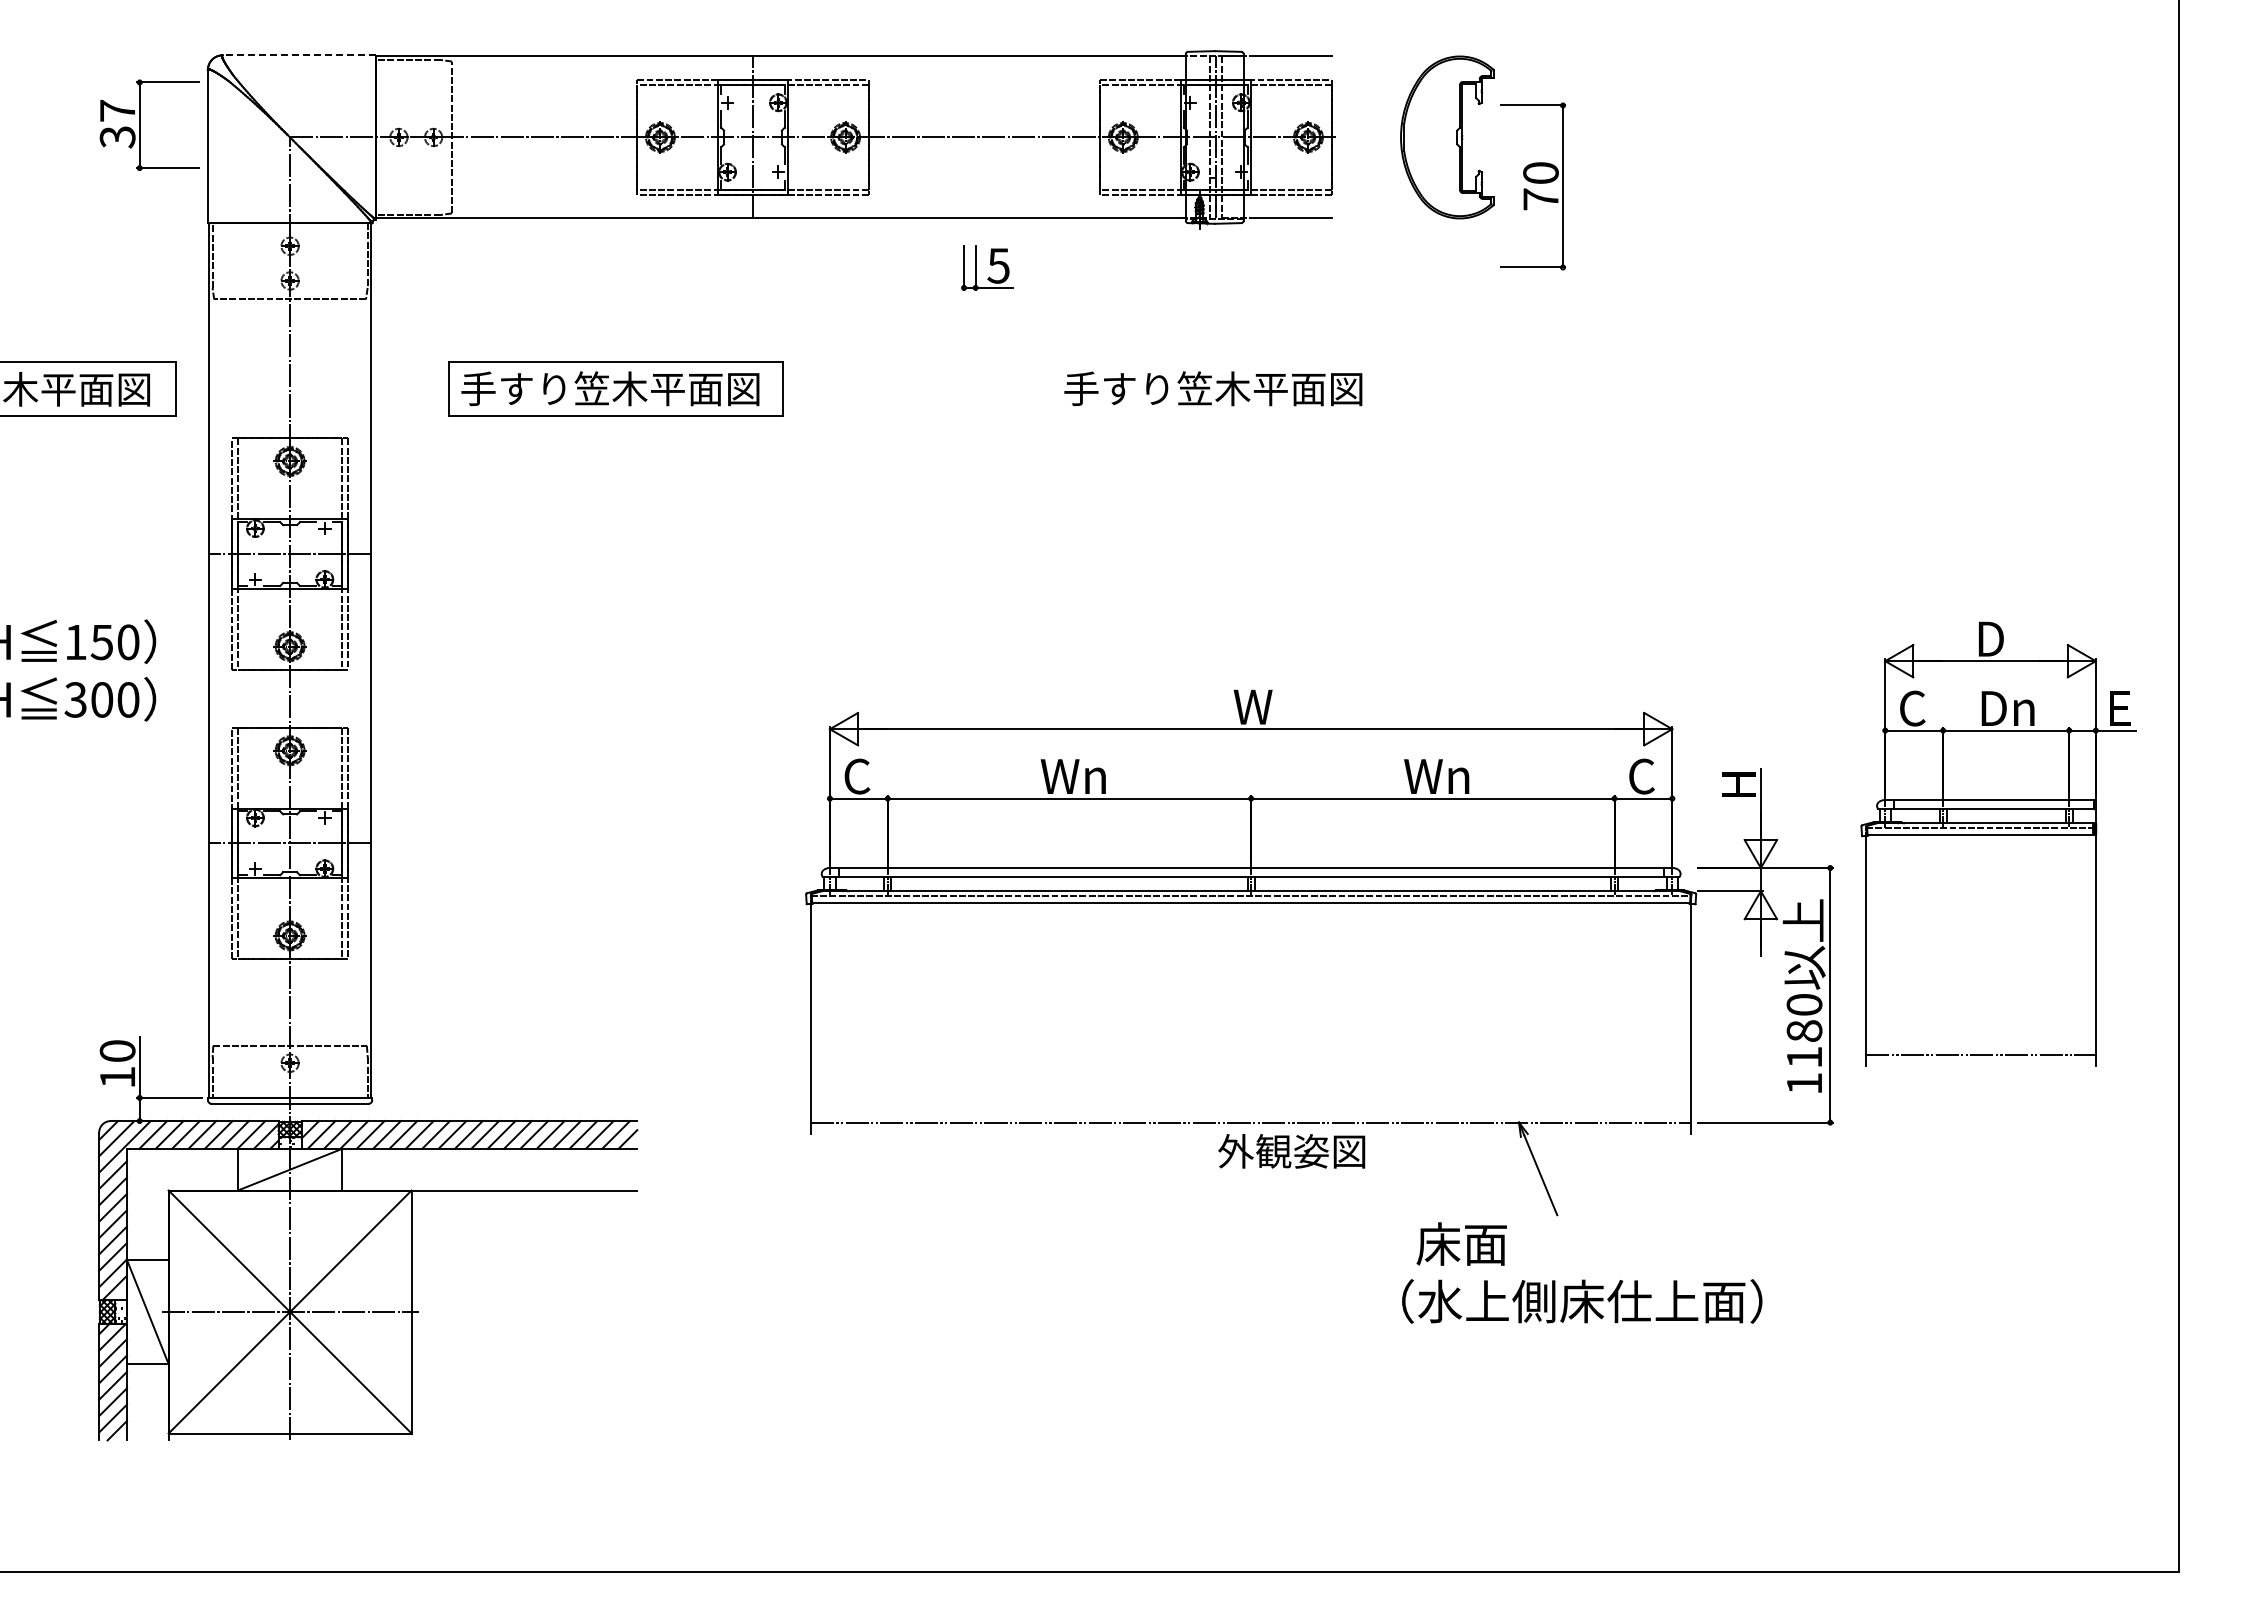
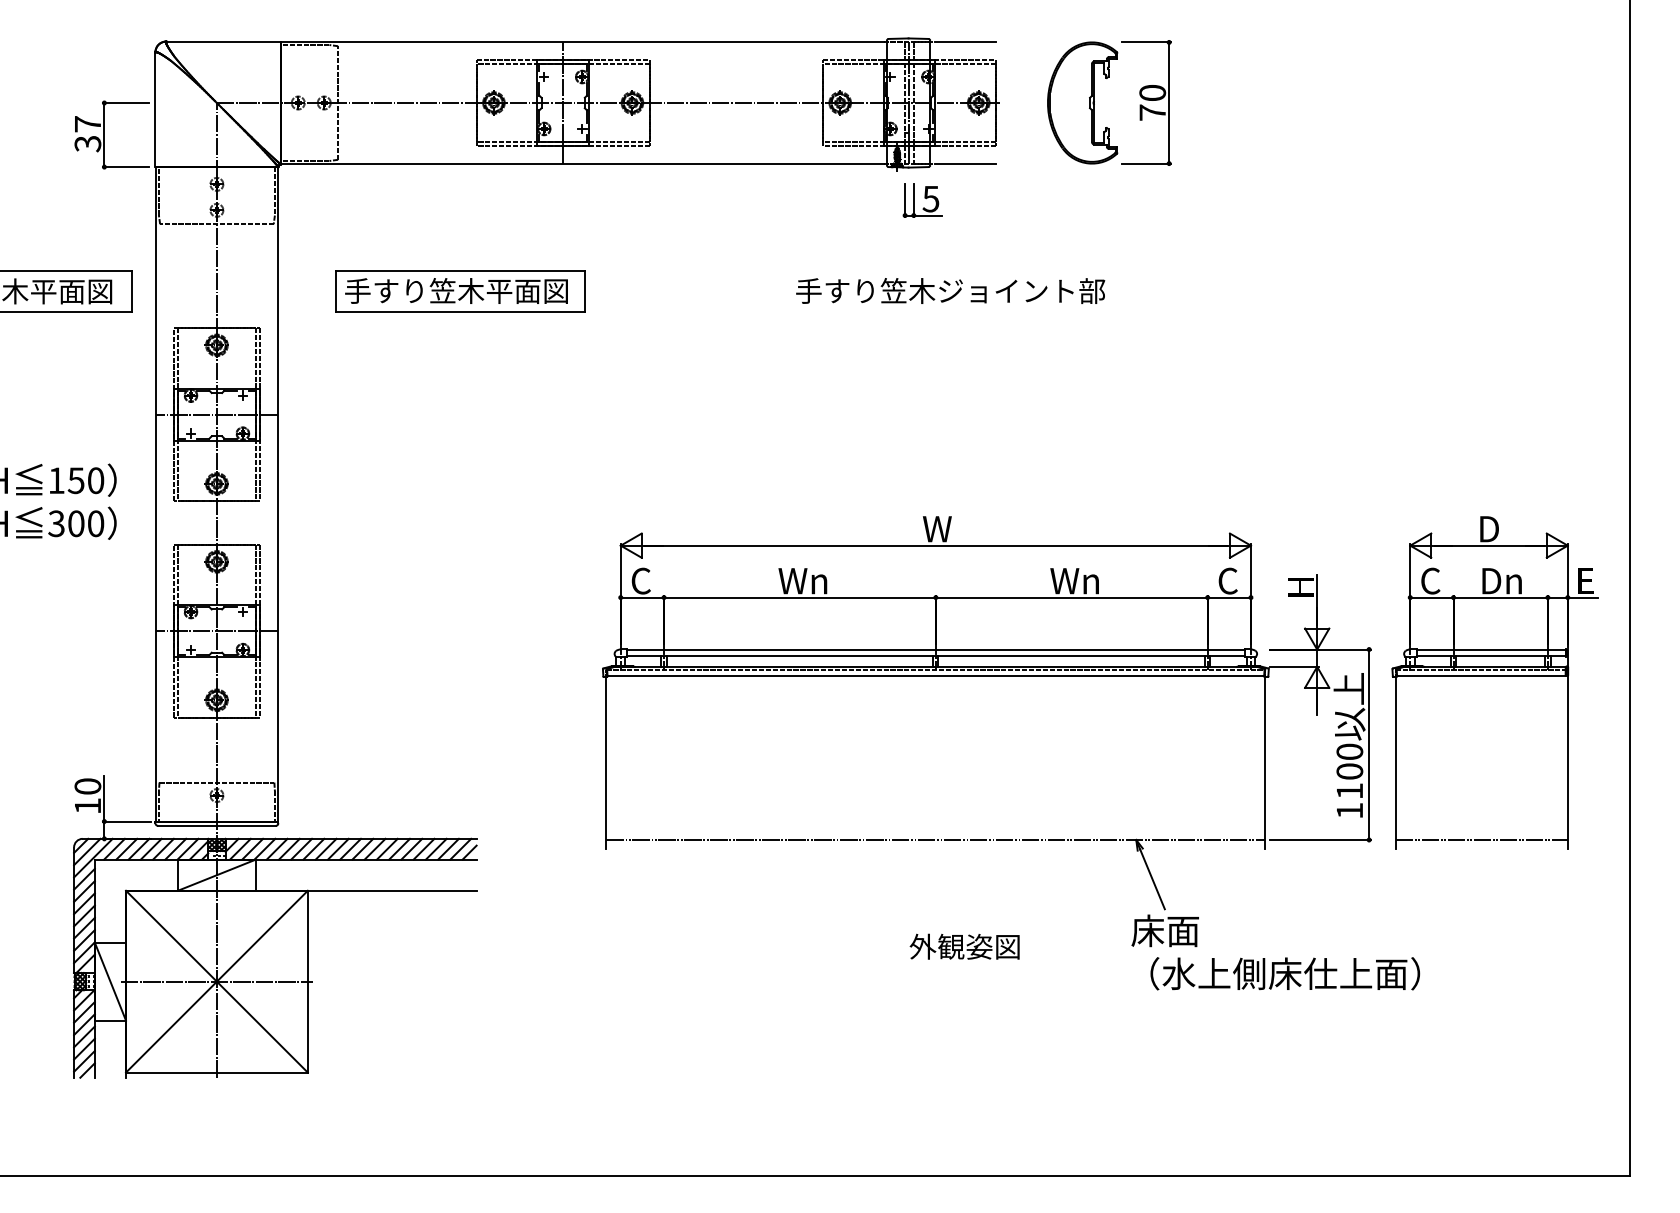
line: (298, 55) -> (223, 41), dashed -> solid
part: (140, 124) -> (104, 134), moved
part: (1532, 186) -> (1146, 103), moved
part: (987, 267) -> (922, 200), moved
text: (1365, 388) -> (1021, 290), 手すり笠木平面図 -> 手すり笠木ジョイント部
part: (1998, 835) -> (1494, 676), moved
text: (1804, 1030) -> (1349, 771), 1180 -> 1100
text: (1291, 1151) -> (964, 946), moved
text: (1461, 1243) -> (1165, 930), moved
text: (1582, 1301) -> (1285, 973), moved

